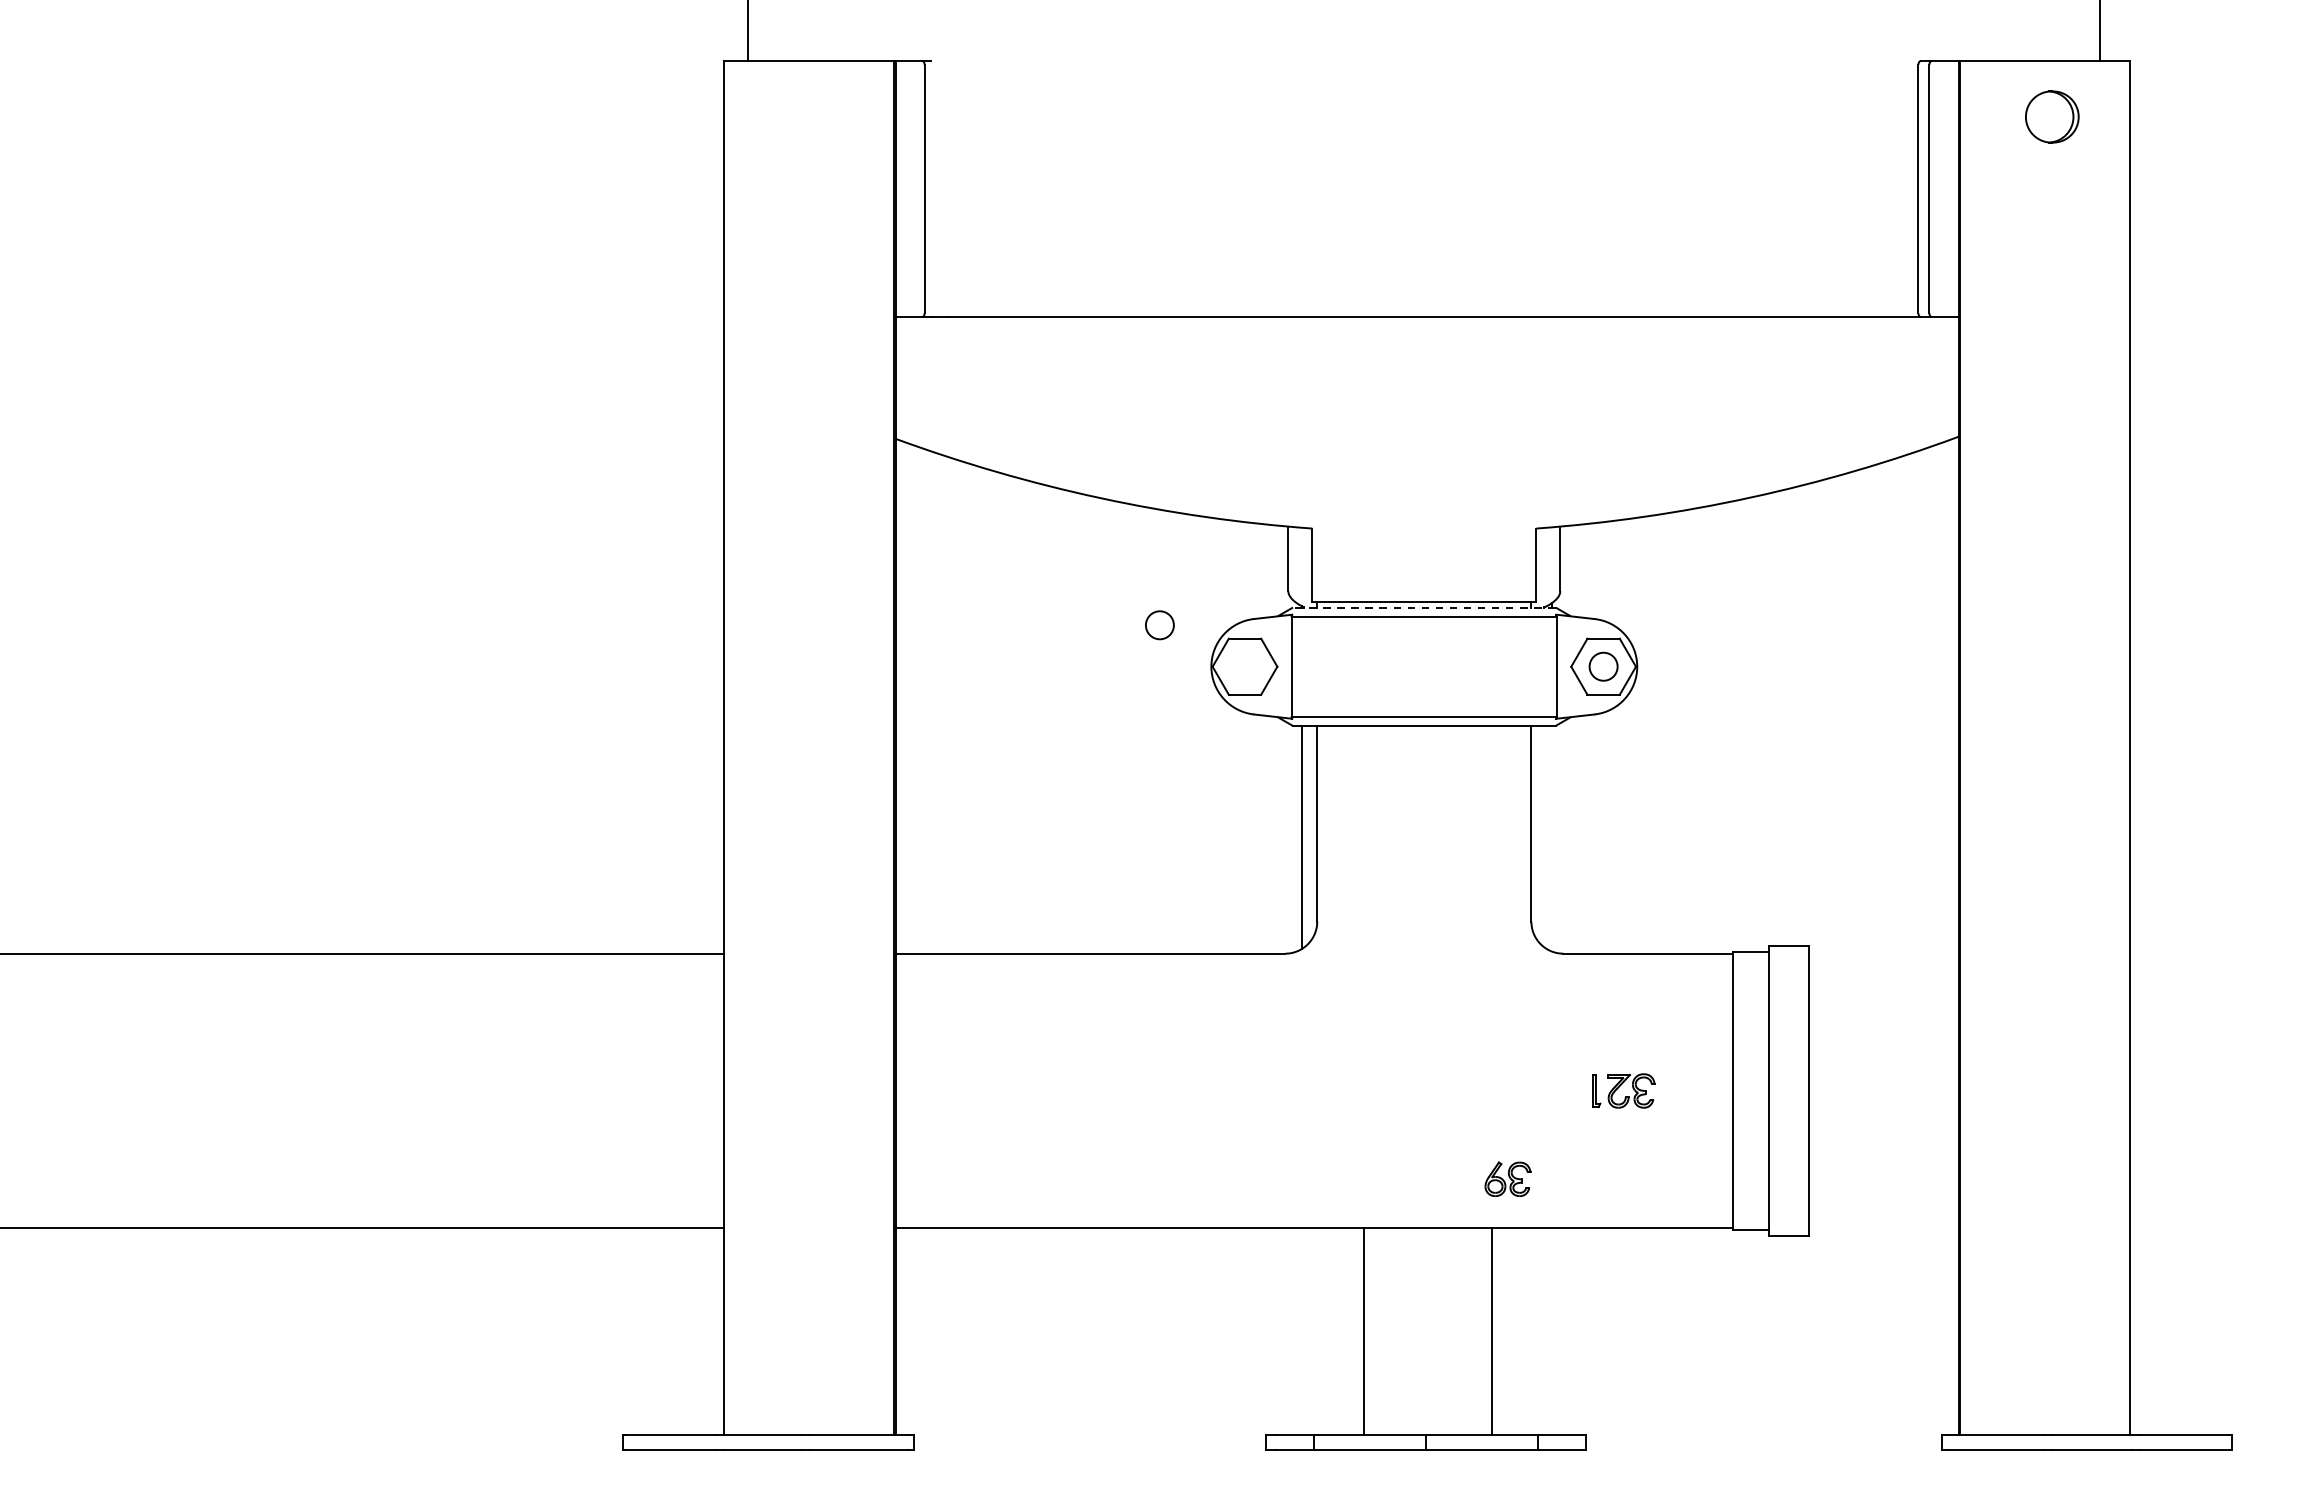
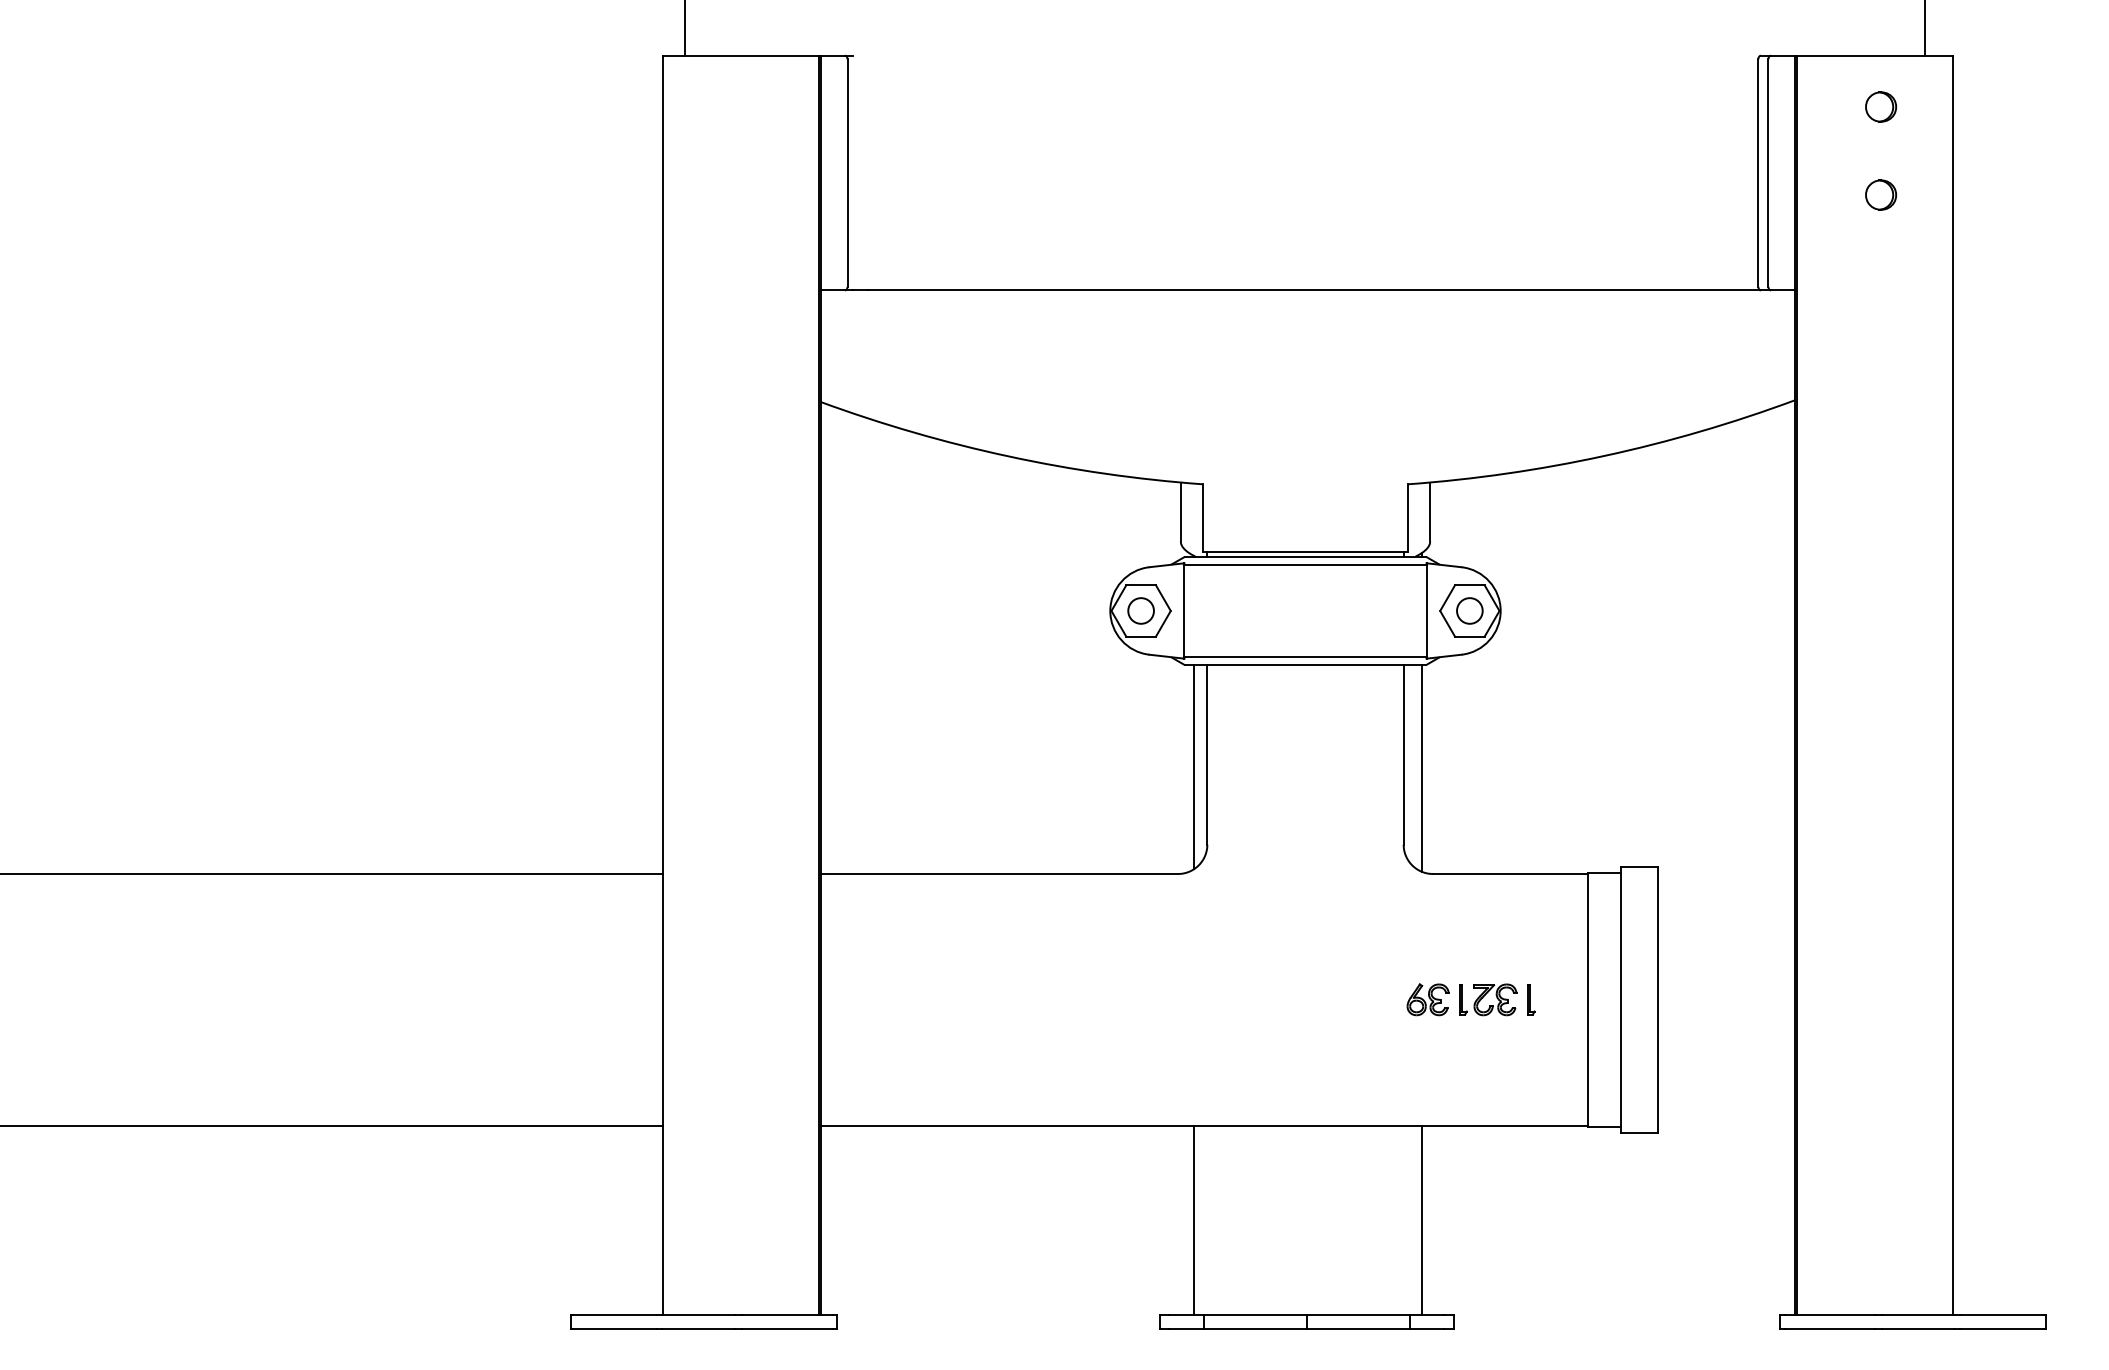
part: (2051, 116) -> (1880, 106), size x0.62
part: (2051, 212) -> (1880, 194), added
line: (1424, 607) -> (1305, 556), dashed -> solid
circle: (1159, 624) -> (1140, 610), moved
line: (1551, 838) -> (1422, 768), added
part: (1670, 1090) -> (1531, 999), added
part: (1507, 1178) -> (1427, 999), moved
line: (1364, 1331) -> (1193, 1220), moved
line: (1491, 1331) -> (1422, 1220), moved

